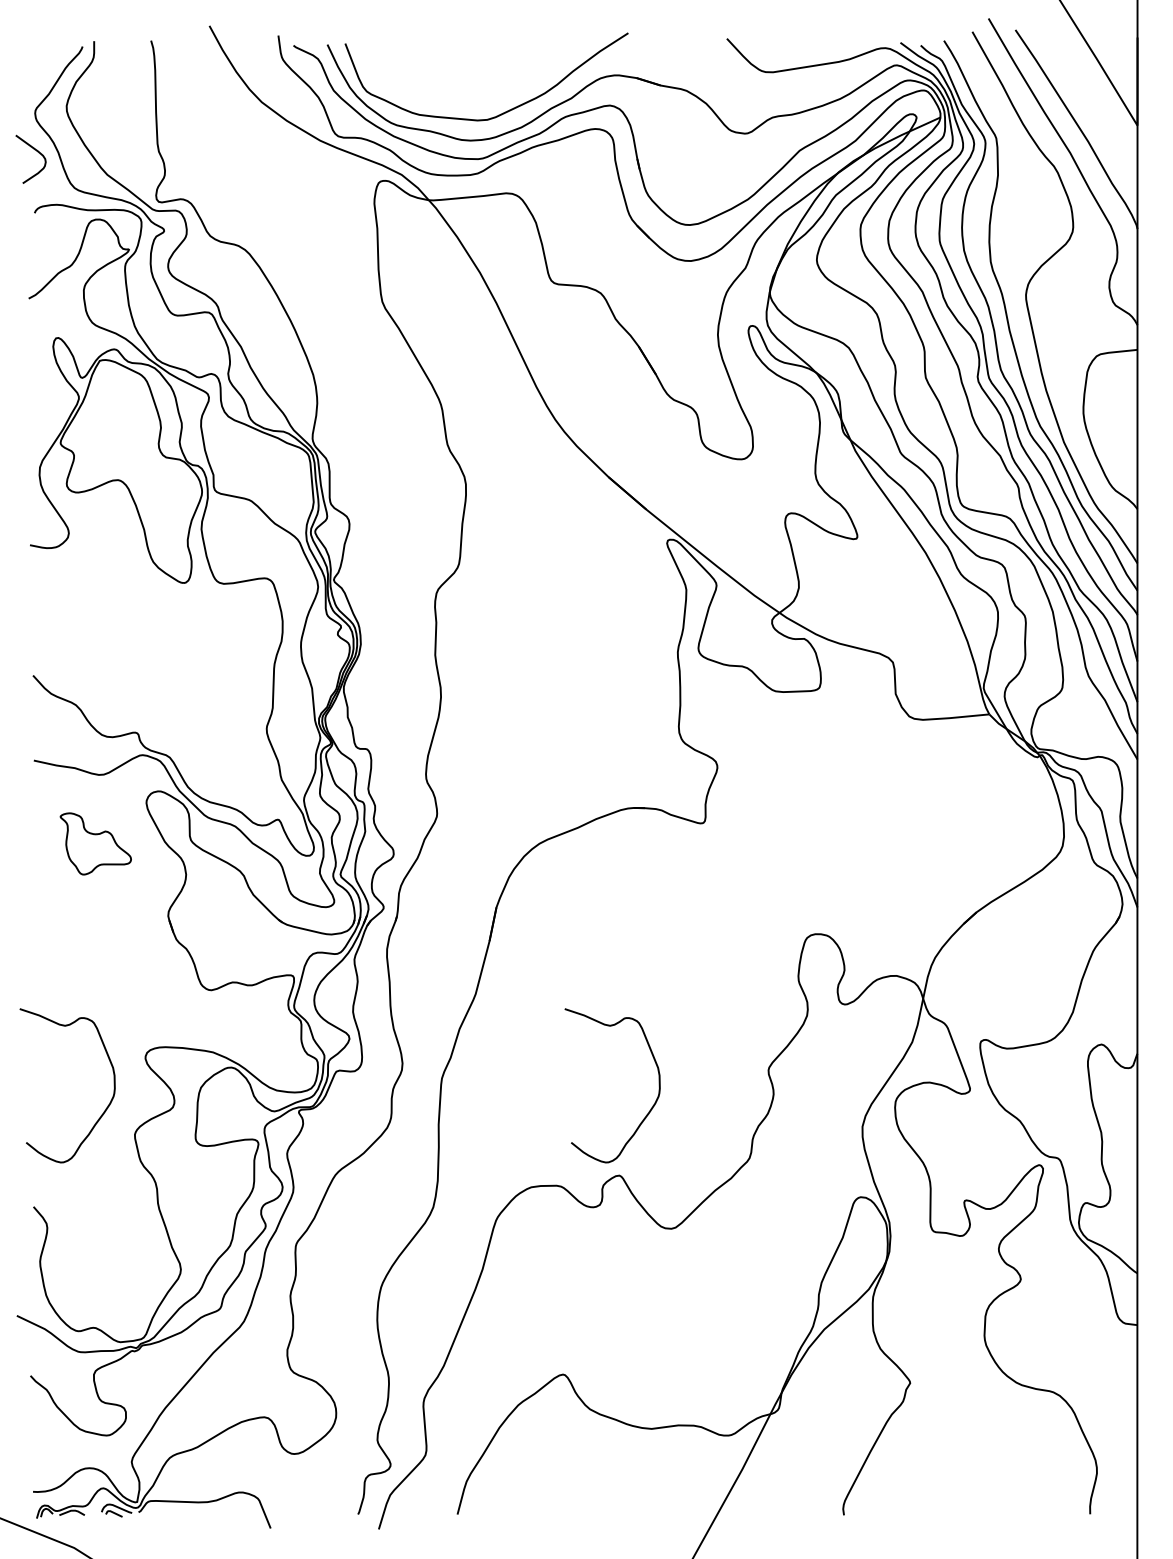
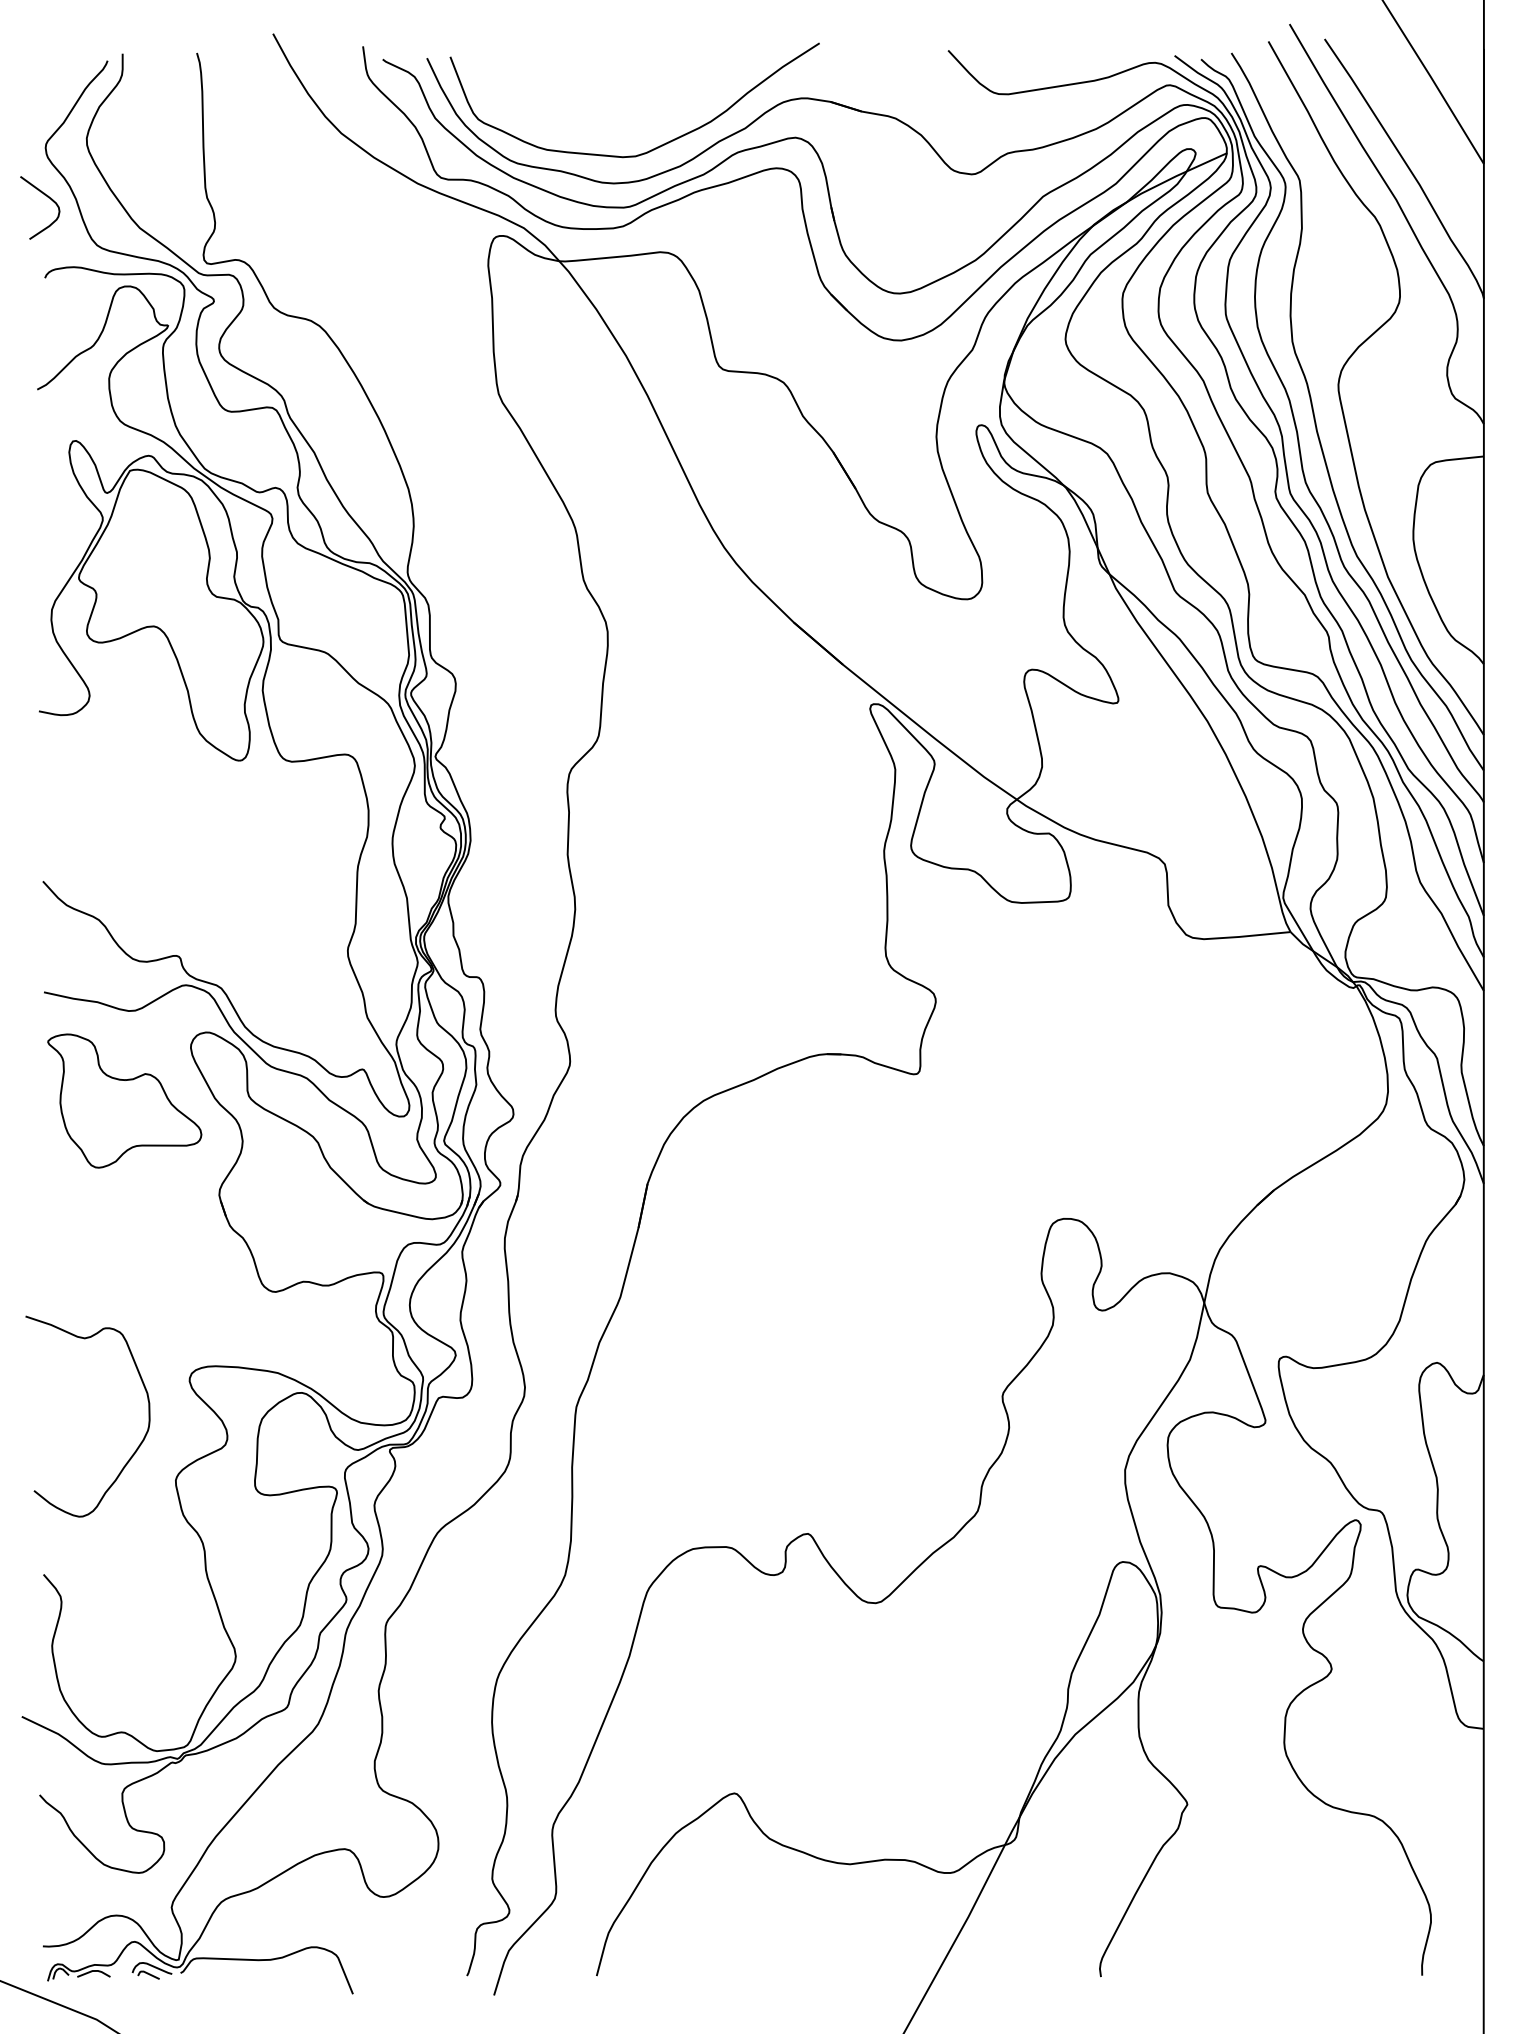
part: (95, 843) -> (124, 1100), size x1.67
curve: (648, 1111) -> (845, 1450), removed

